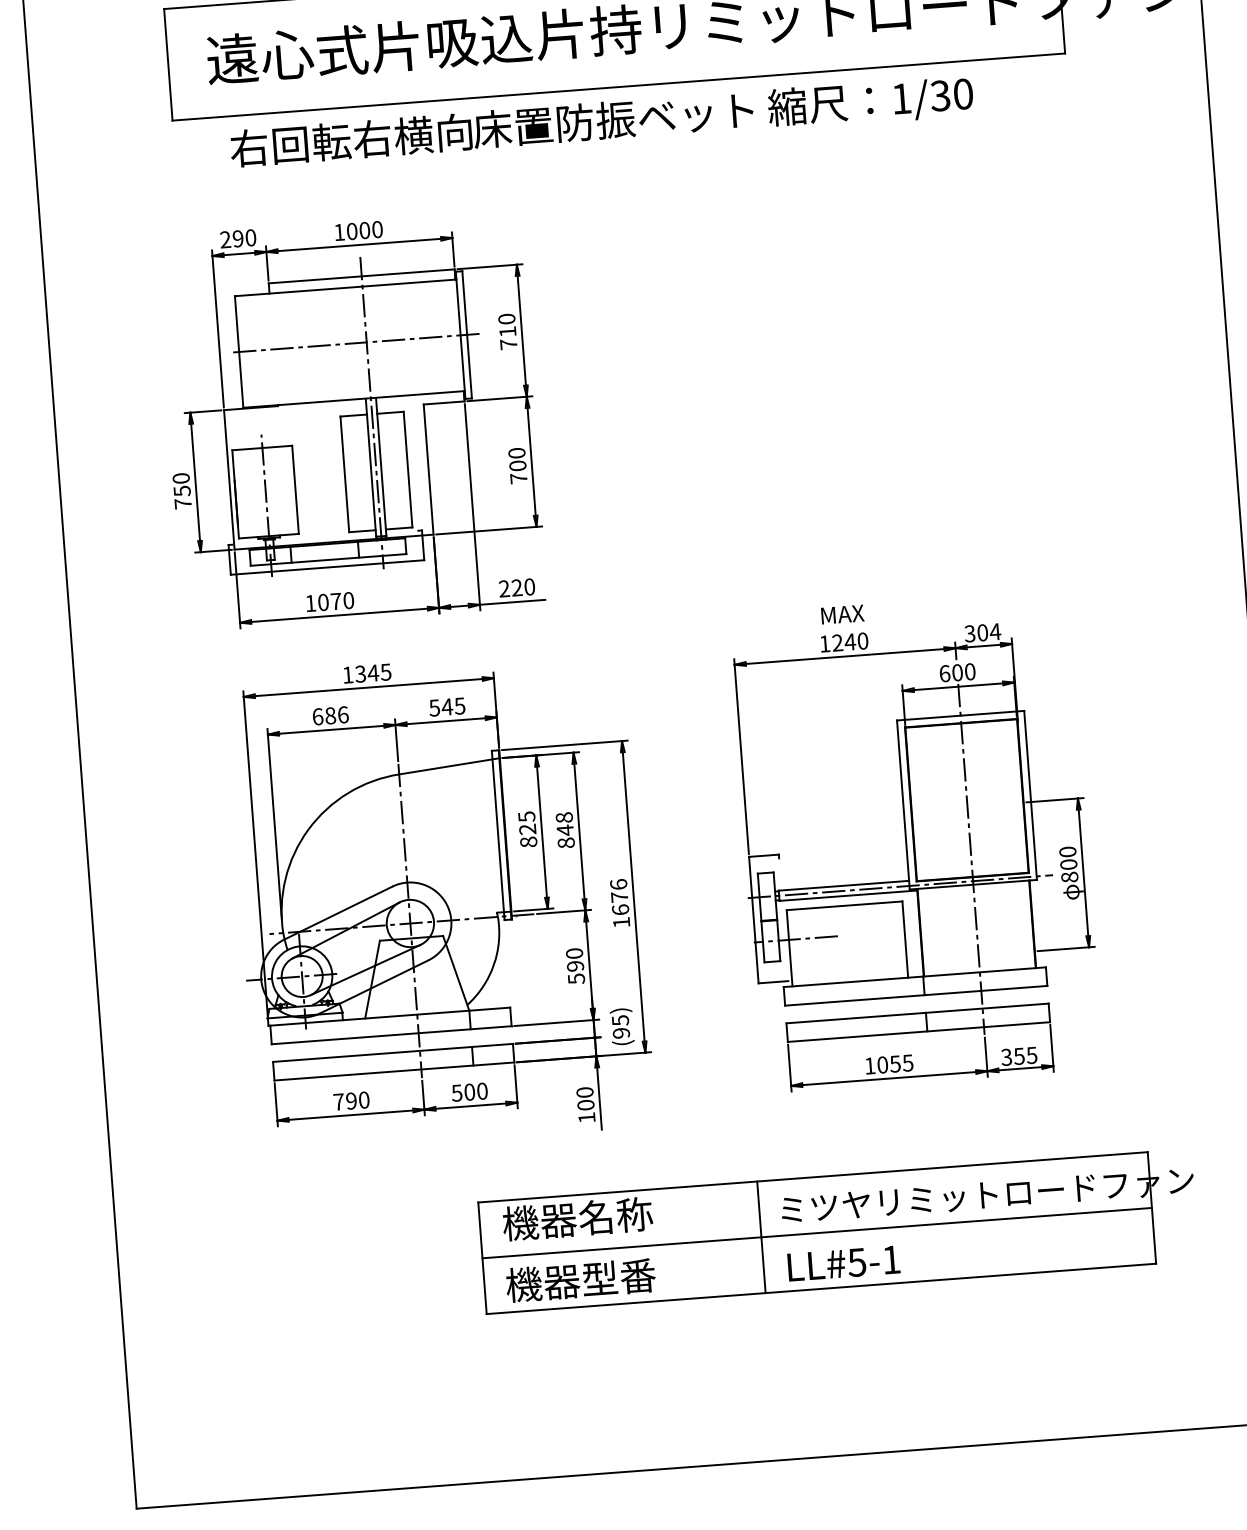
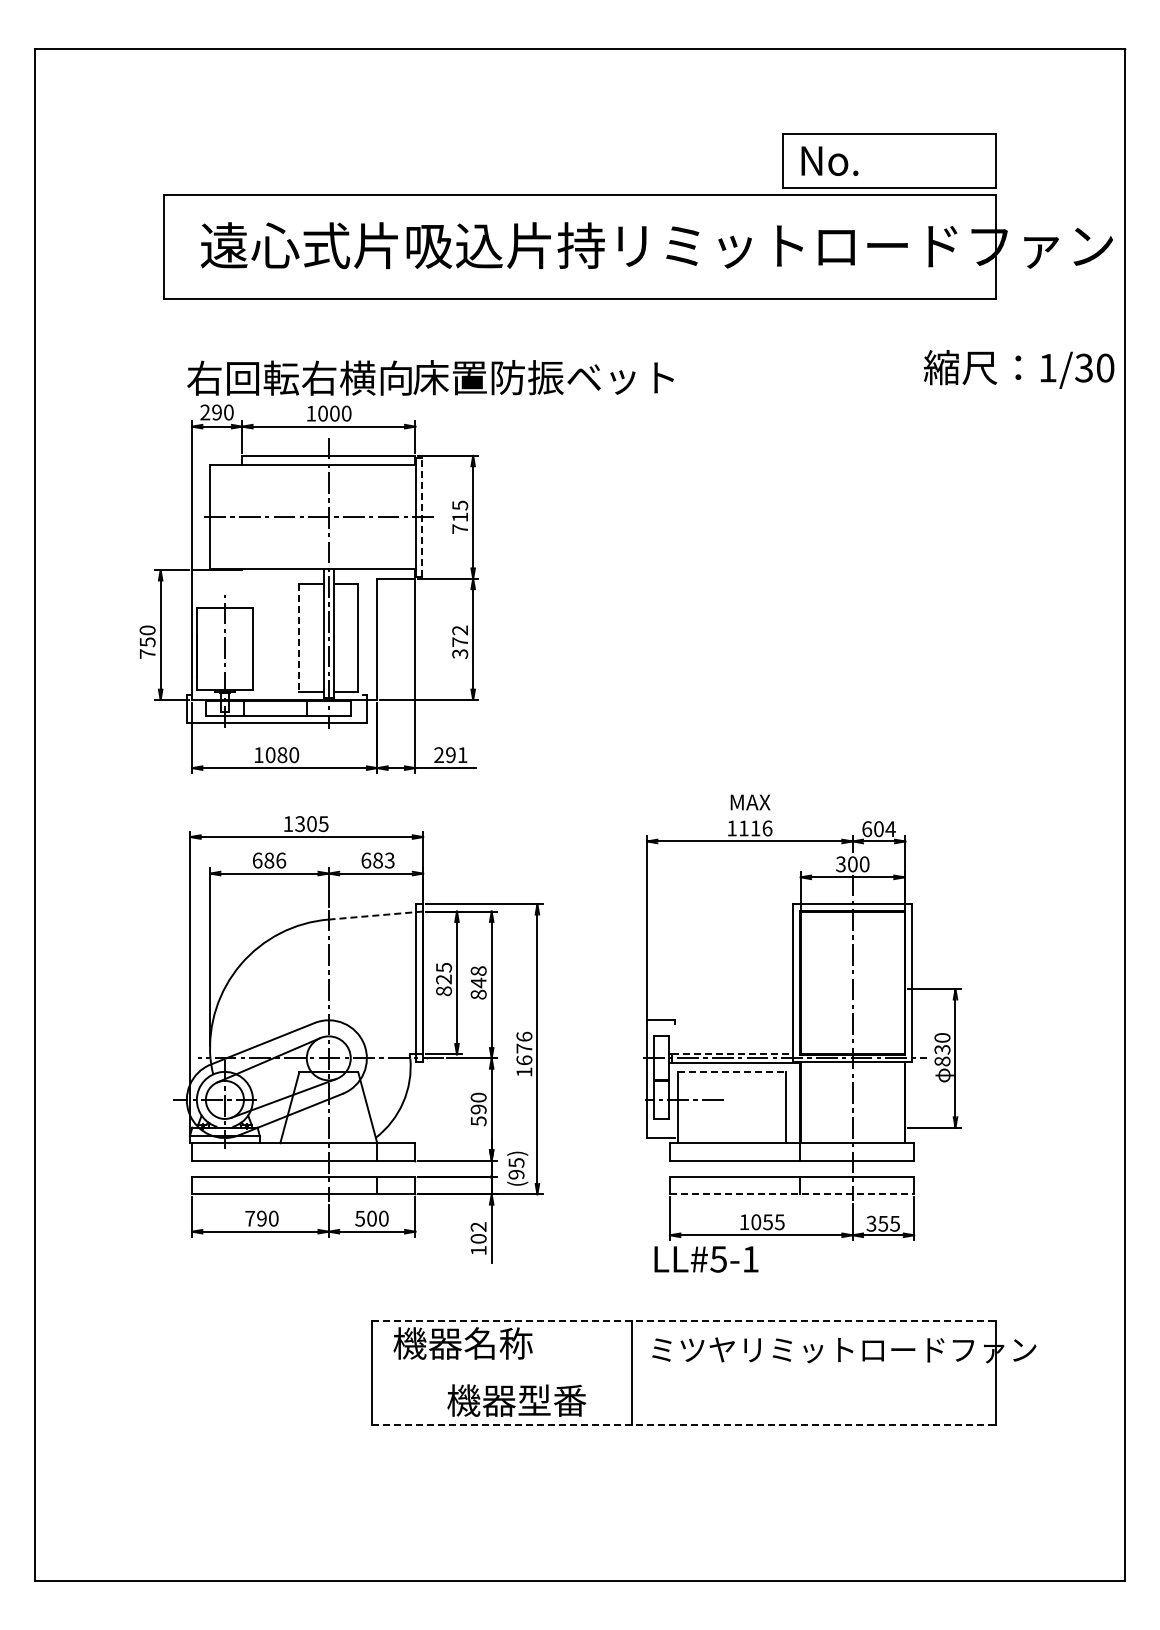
text: (870, 102) -> (1018, 369), moved
text: (491, 129) -> (430, 377), moved
text: (507, 319) -> (460, 505), 710 -> 715
line: (467, 333) -> (422, 516), solid -> dashed
text: (518, 465) -> (460, 641), 700 -> 372
line: (345, 474) -> (299, 638), solid -> dashed
text: (523, 587) -> (456, 755), 220 -> 291
text: (336, 601) -> (282, 755), 1070 -> 1080
text: (970, 634) -> (867, 829), 304 -> 604
text: (850, 642) -> (755, 828), 1240 -> 1116
text: (372, 673) -> (311, 824), 1345 -> 1305
text: (944, 673) -> (840, 864), 600 -> 300
text: (446, 707) -> (377, 860), 545 -> 683
line: (449, 766) -> (375, 915), solid -> dashed
text: (1068, 864) -> (942, 1049), 800 -> 830
line: (843, 885) -> (732, 1053), solid -> dashed
line: (845, 906) -> (732, 1072), solid -> dashed
line: (919, 1032) -> (792, 1194), solid -> dashed
text: (584, 1091) -> (478, 1226), 100 -> 102
line: (812, 1177) -> (683, 1321), solid -> dashed
line: (816, 1233) -> (683, 1373), removed
text: (843, 1263) -> (706, 1259), moved
text: (580, 1280) -> (516, 1400), moved
line: (821, 1289) -> (683, 1425), solid -> dashed

